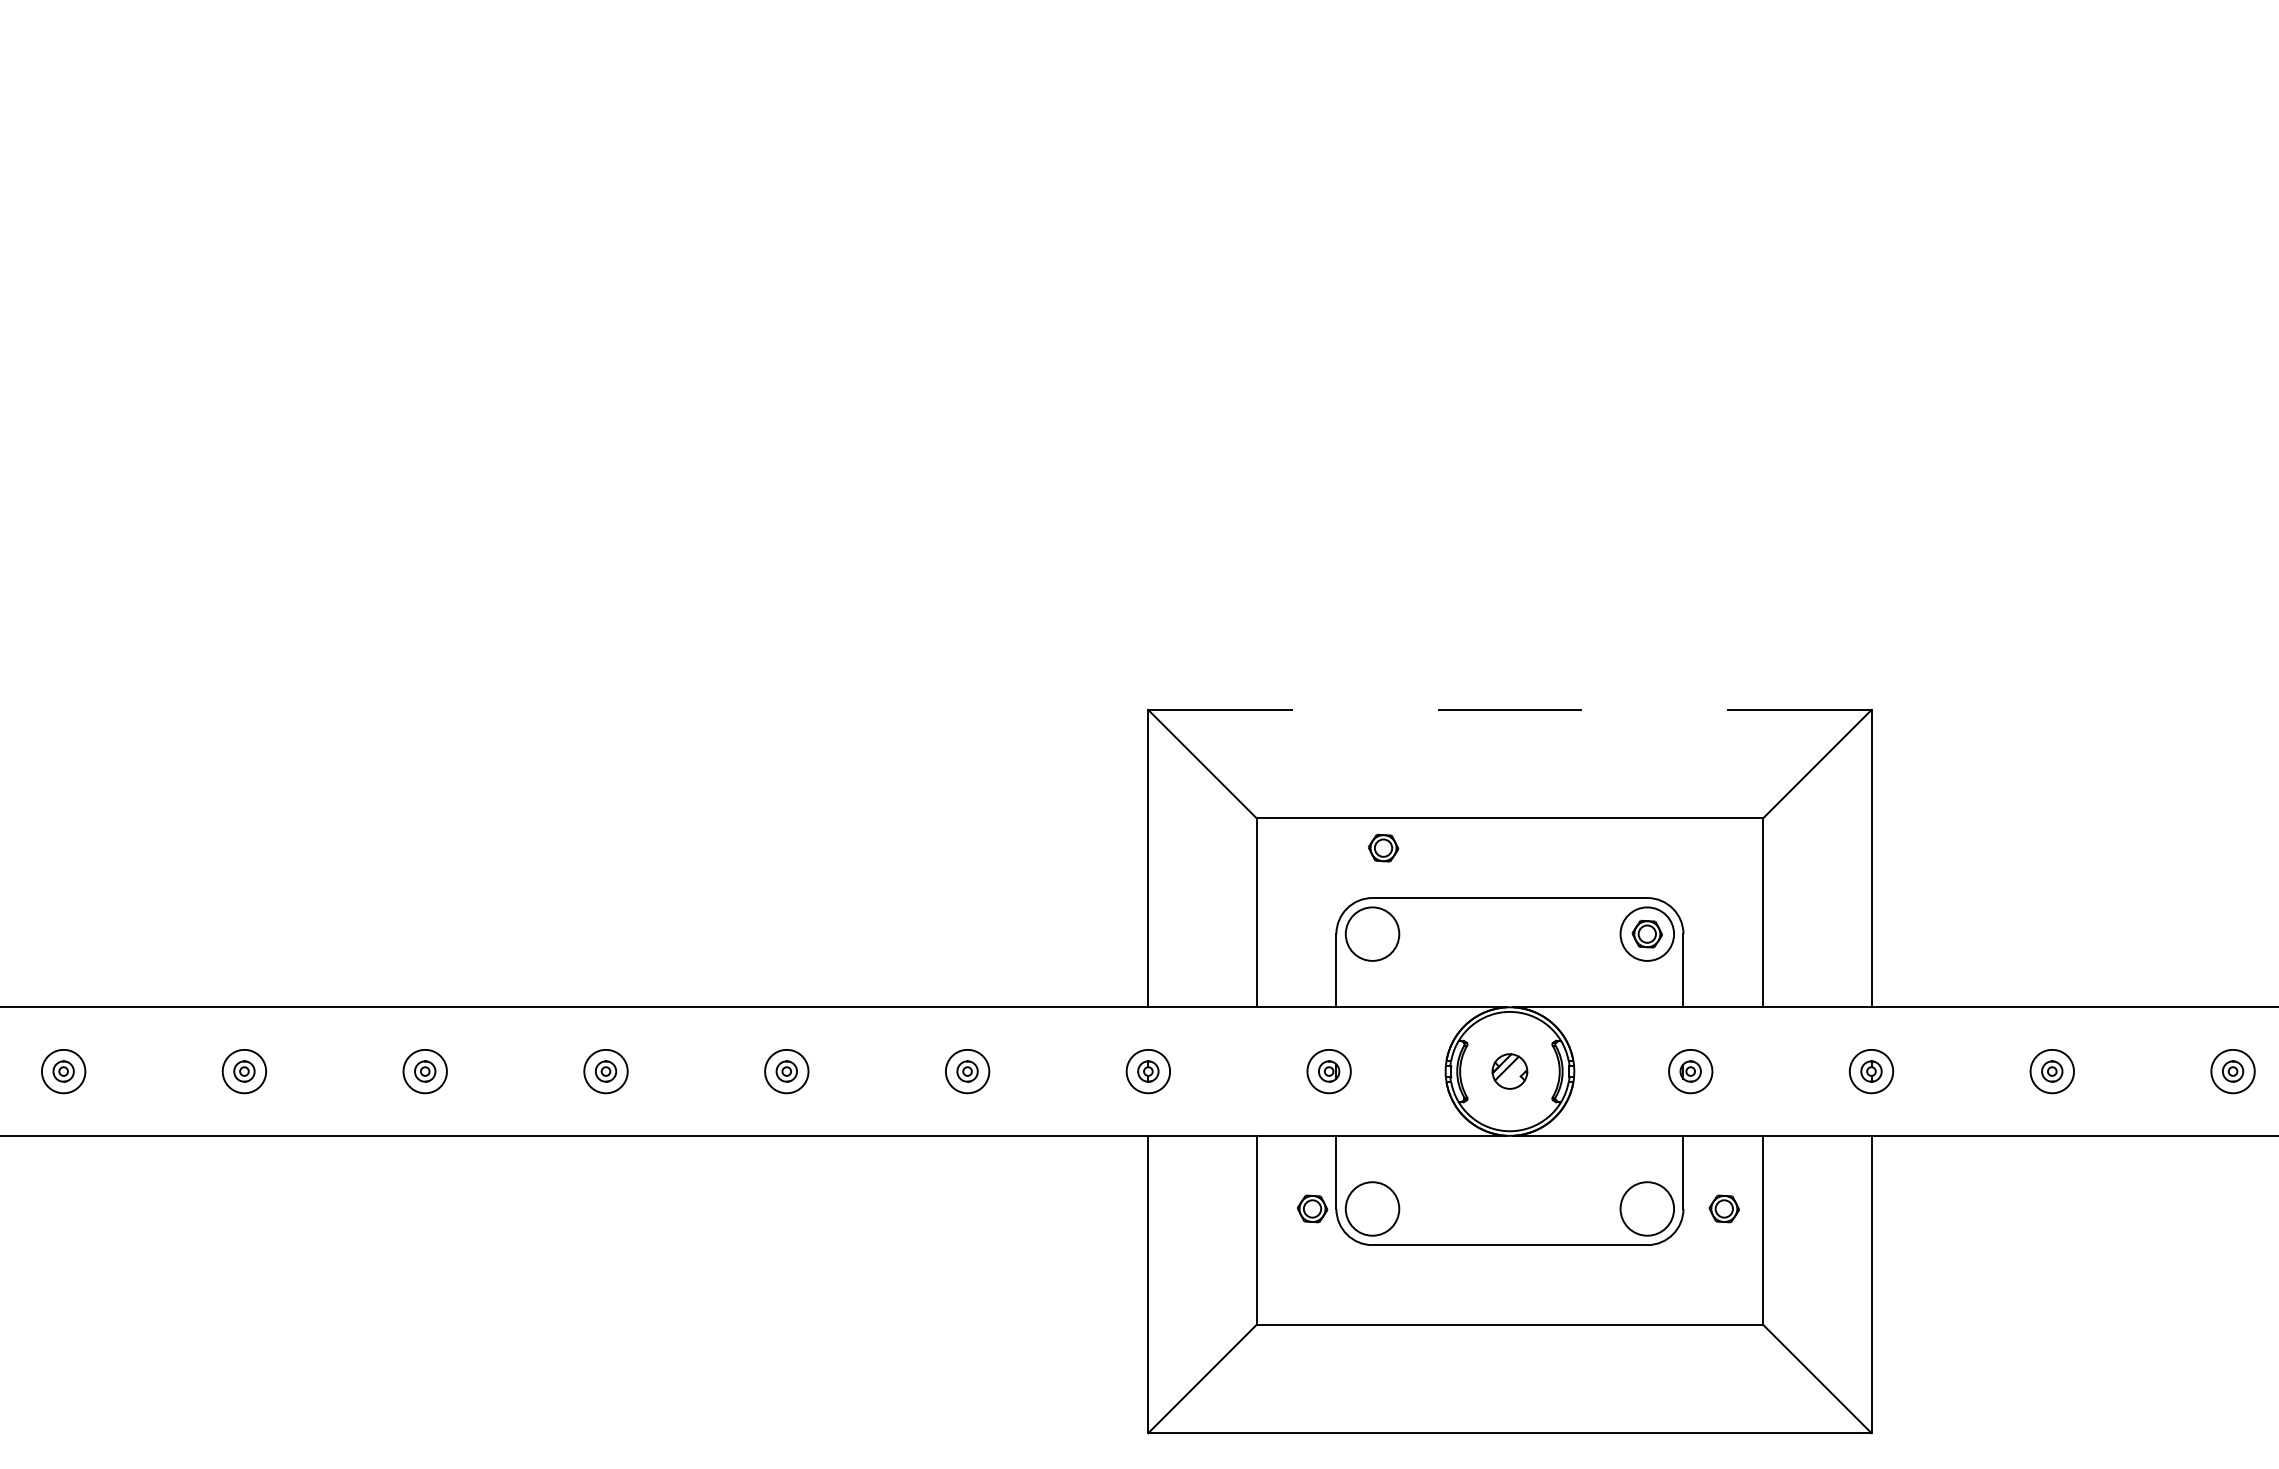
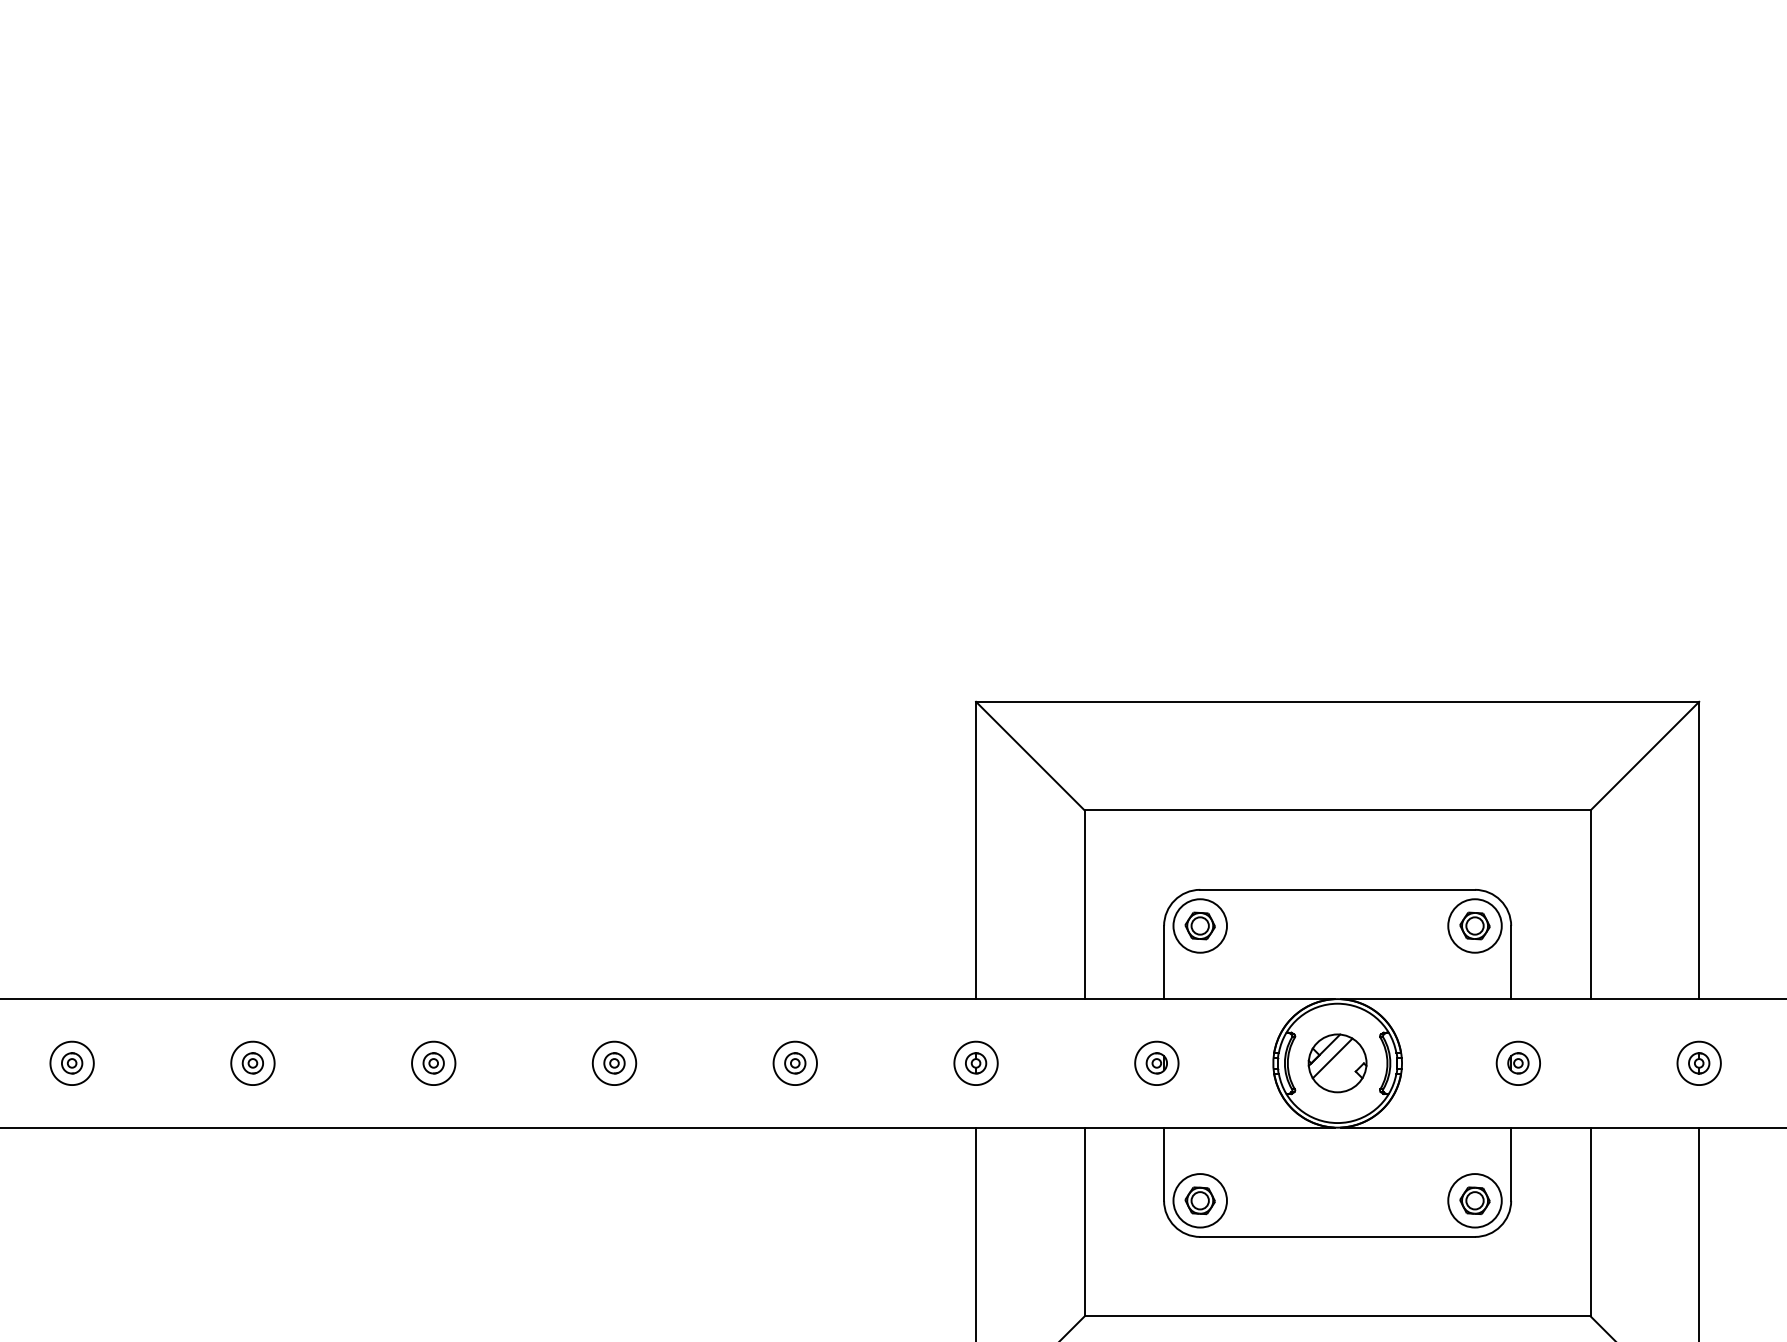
line: (1509, 710) -> (1337, 702), dashed -> solid
part: (1383, 847) -> (1200, 925), moved
part: (1509, 1071) -> (1337, 1063), size x1.67
part: (1312, 1208) -> (1200, 1200), moved
part: (1723, 1208) -> (1474, 1200), moved

